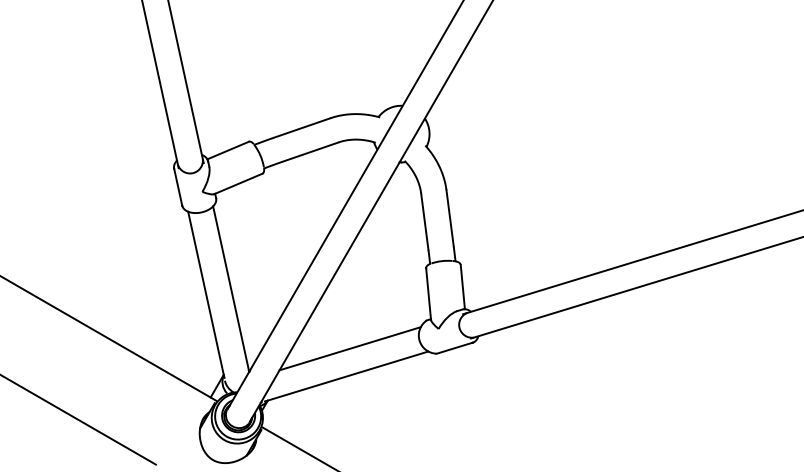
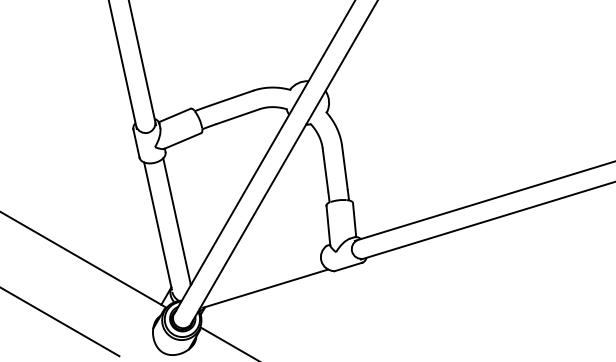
line: (350, 347) -> (268, 266), removed

